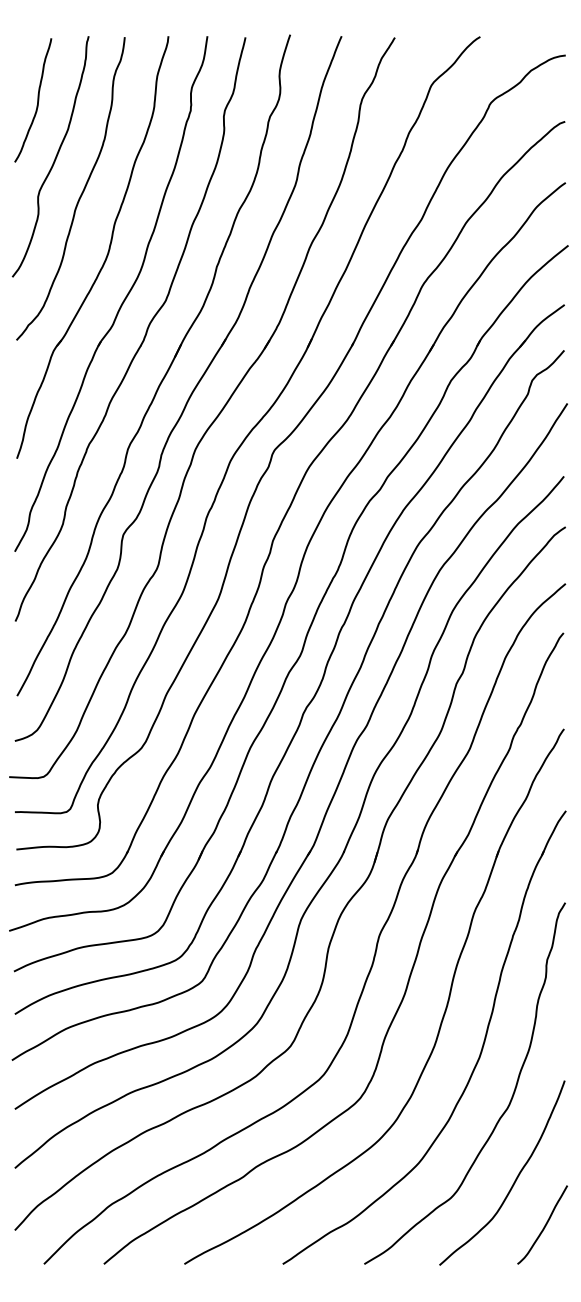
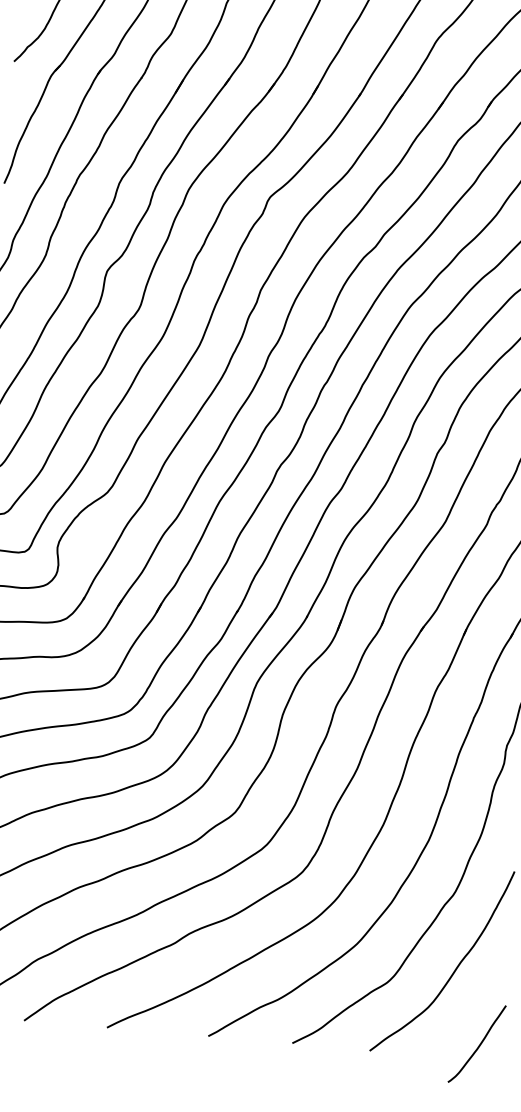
curve: (544, 1225) -> (479, 1044), moved

